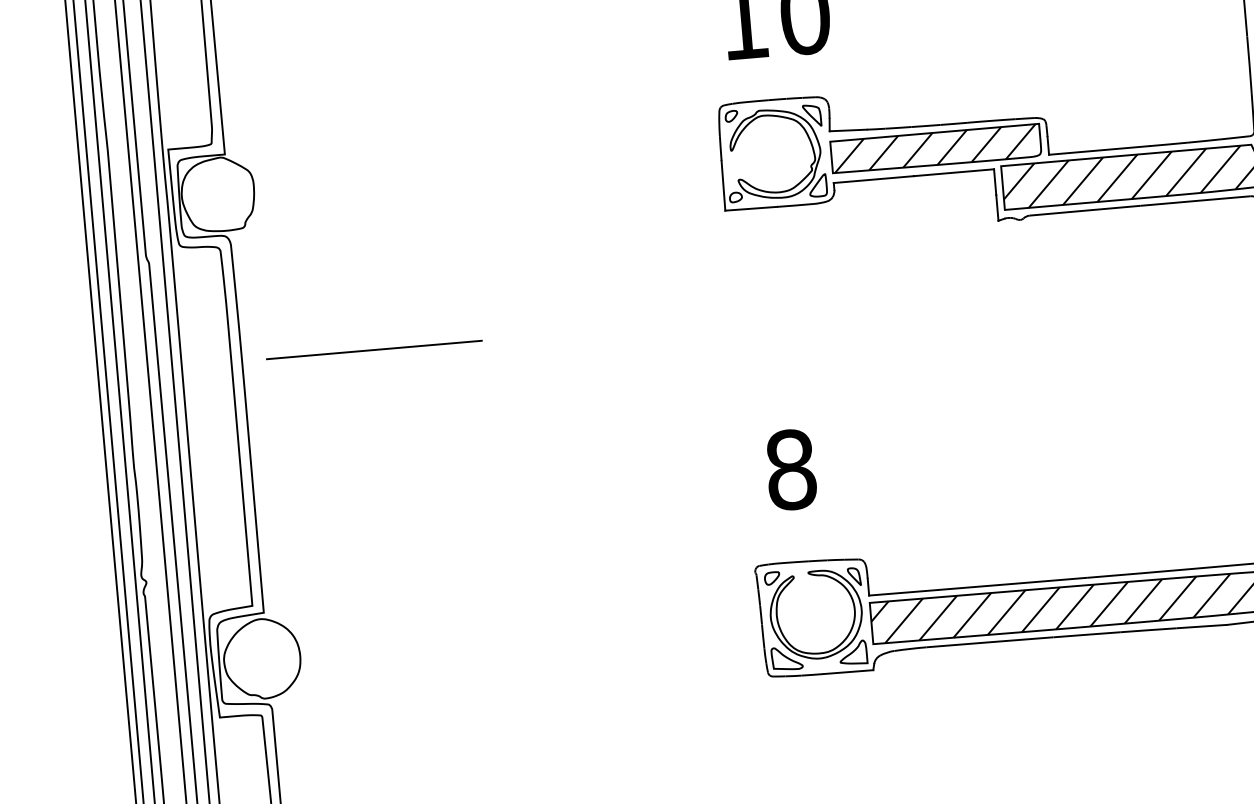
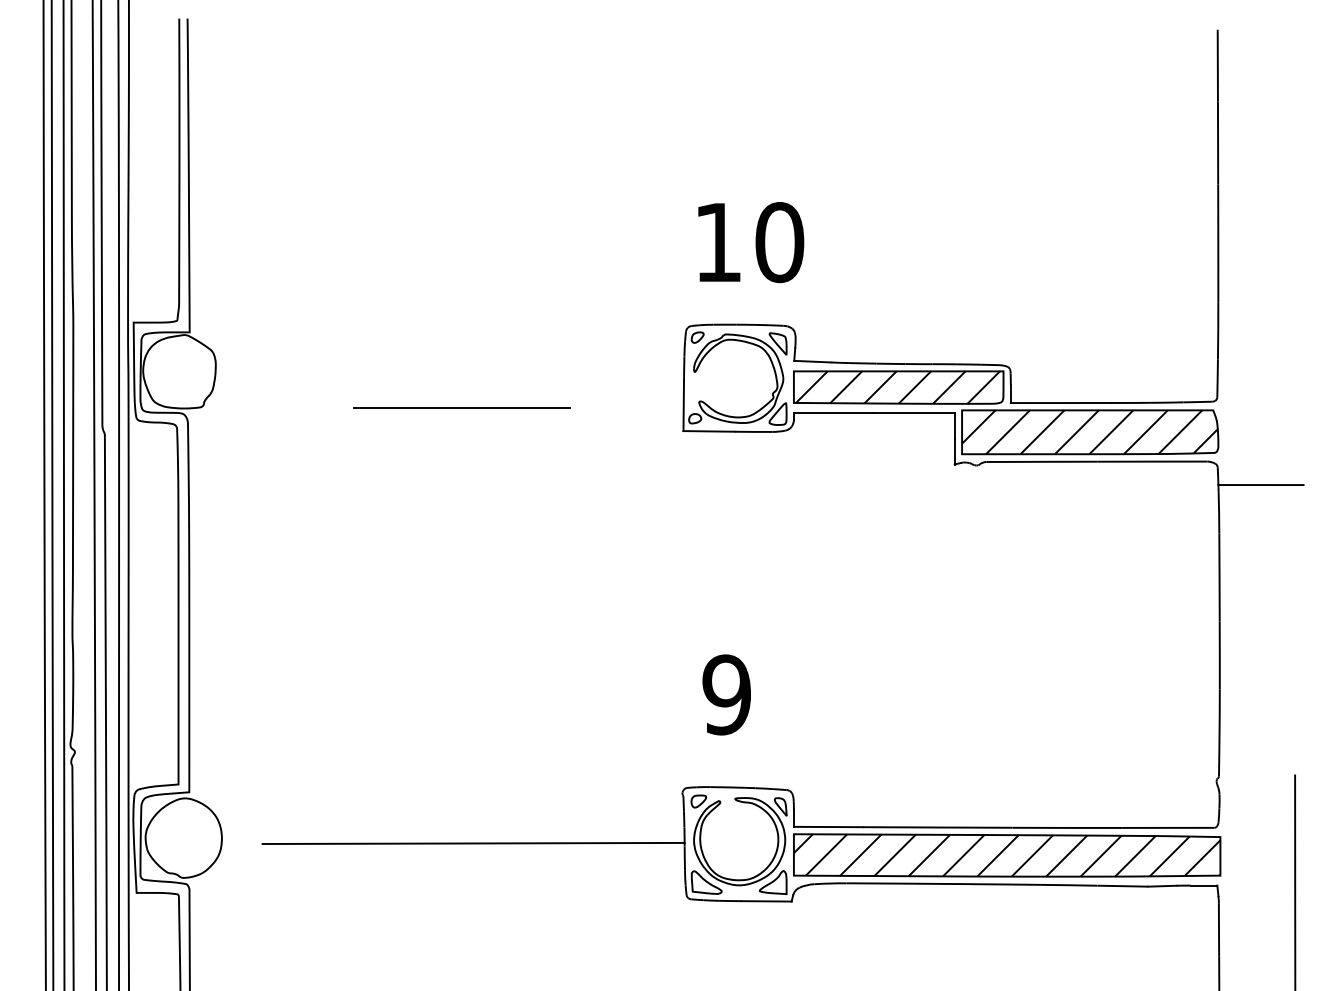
line: (373, 349) -> (461, 407), moved
text: (790, 469) -> (726, 694), 8 -> 9
line: (551, 639) -> (473, 843), added

